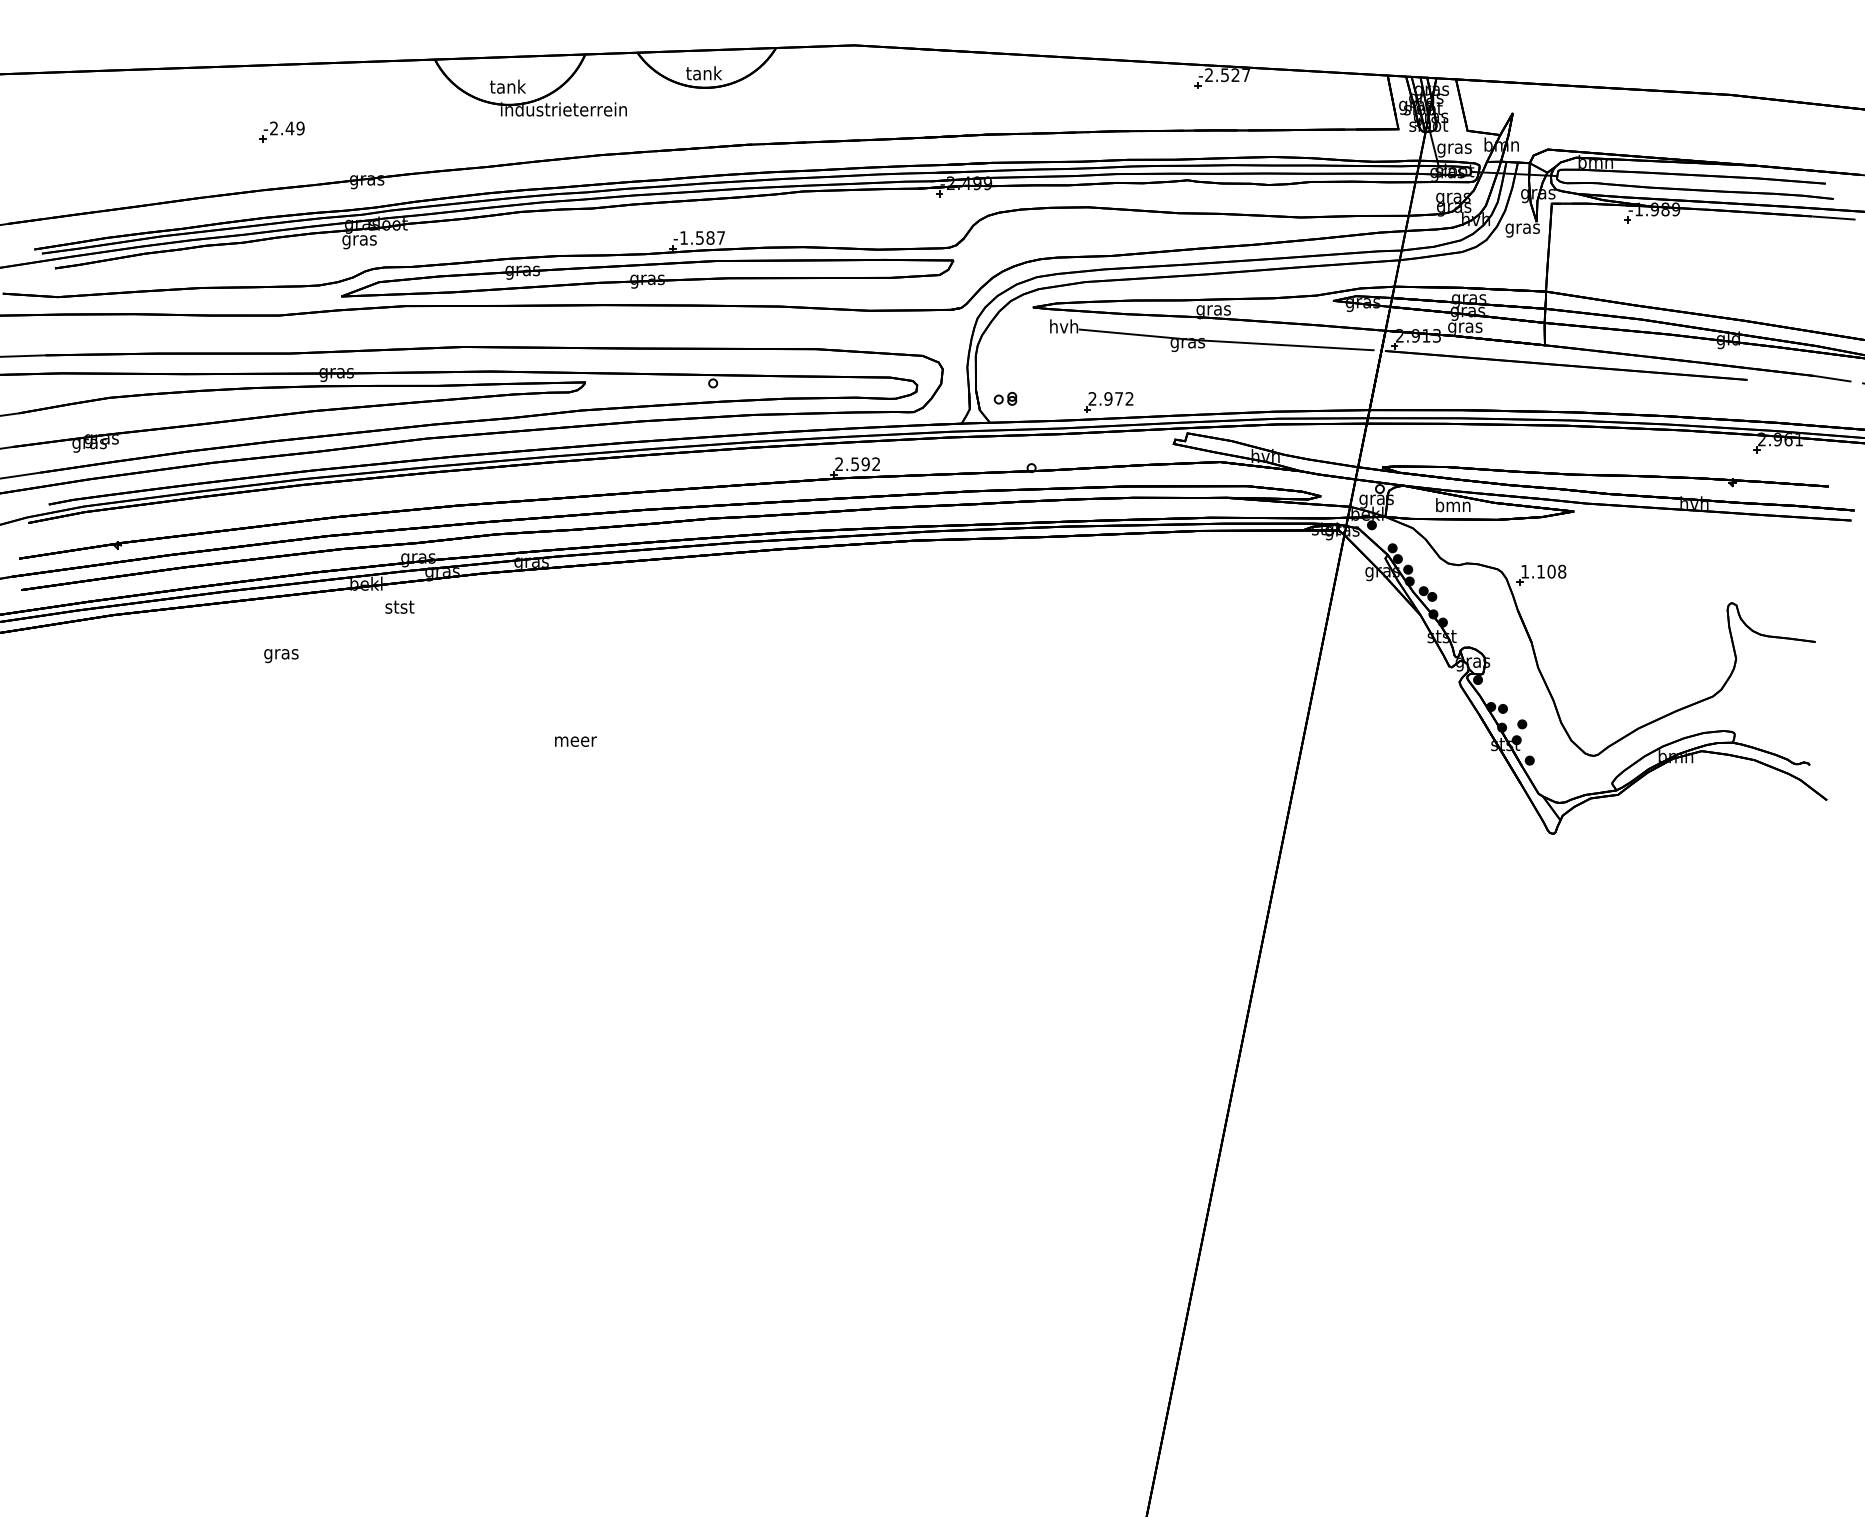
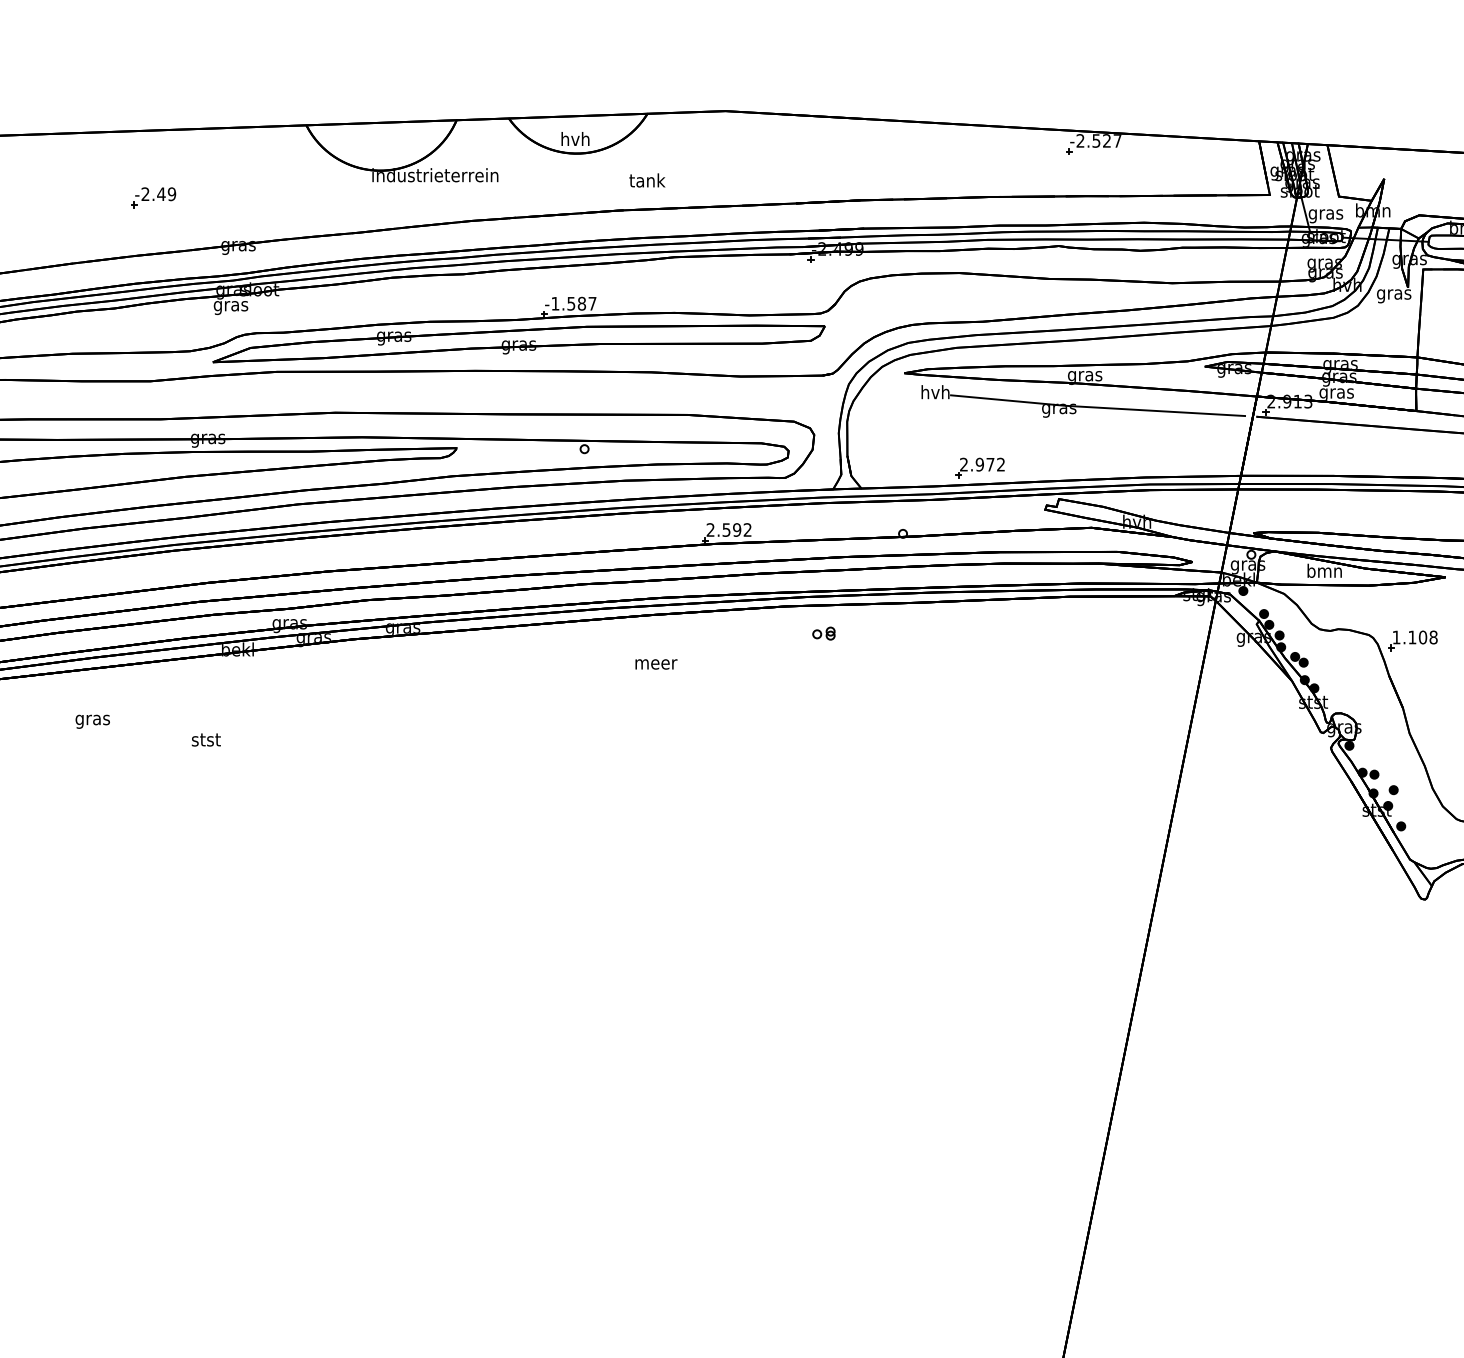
text: (703, 73) -> (574, 139), tank -> hvh
text: (507, 86) -> (646, 180), moved
part: (1005, 398) -> (823, 633), moved
text: (399, 606) -> (205, 739), moved
text: (281, 656) -> (92, 722), moved
text: (575, 741) -> (655, 664), moved

